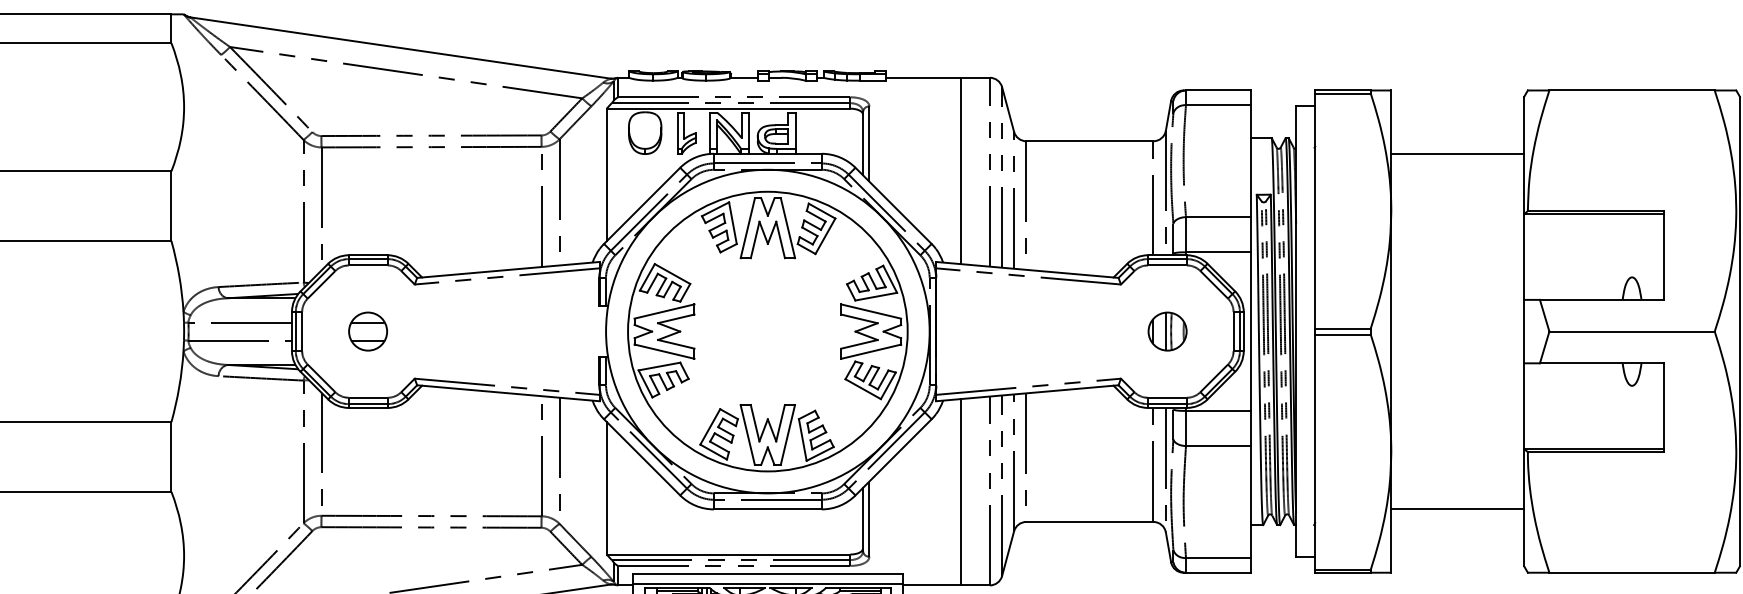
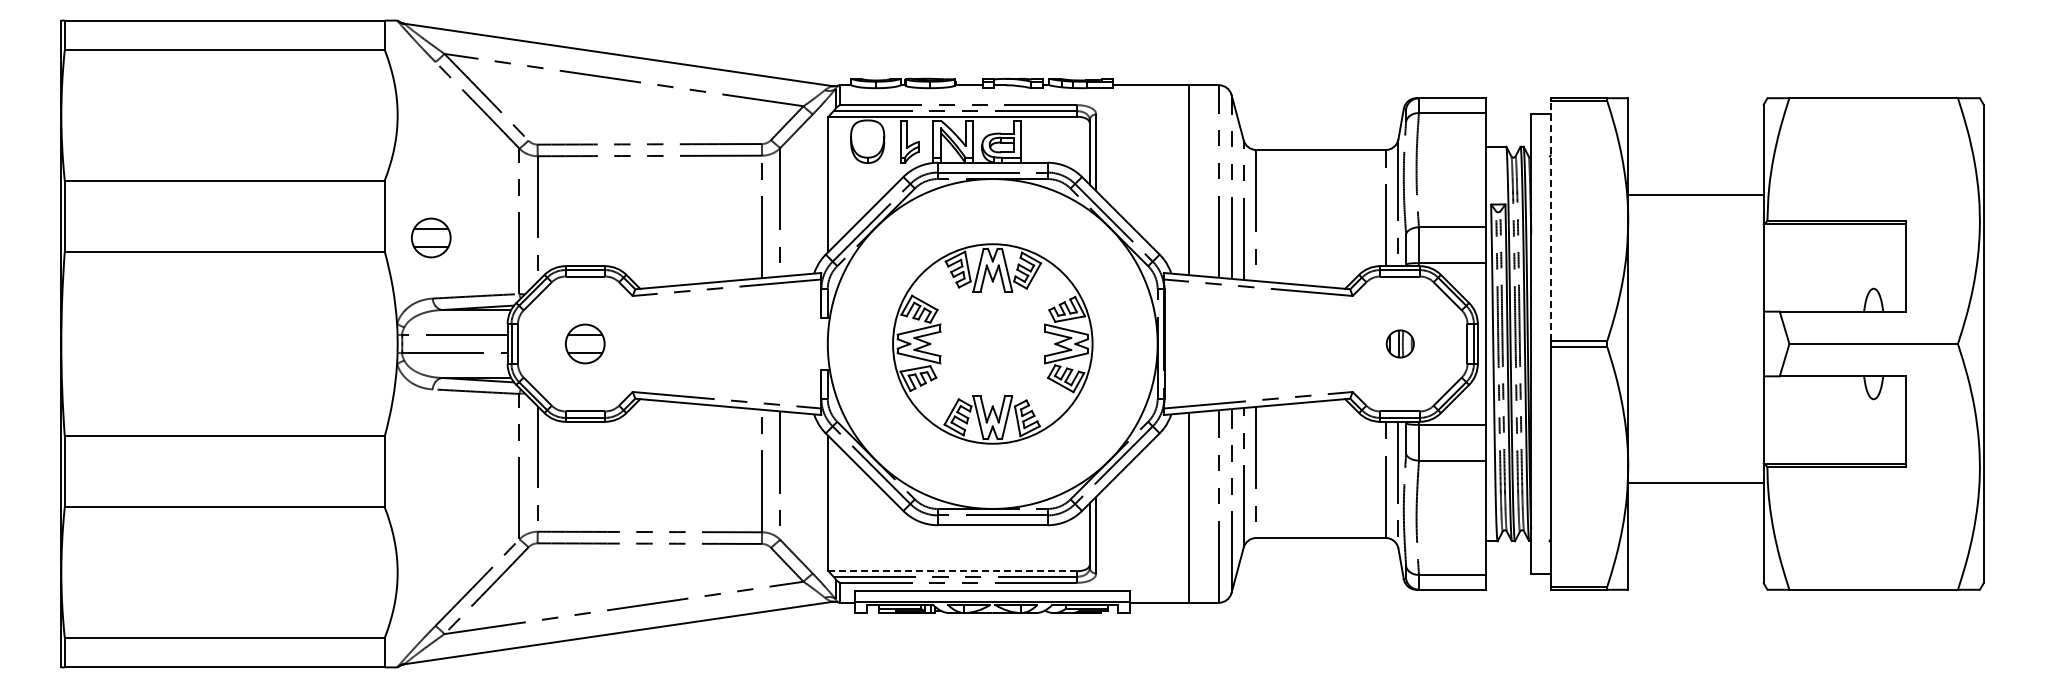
line: (1457, 153) -> (1695, 194), moved
line: (1315, 211) -> (1550, 221), solid -> dashed
part: (217, 227) -> (431, 237), added
part: (767, 331) -> (992, 343), size x0.7
part: (1167, 331) -> (1400, 343), size x0.7
line: (1457, 509) -> (1695, 483), moved
line: (729, 554) -> (953, 571), solid -> dashed

